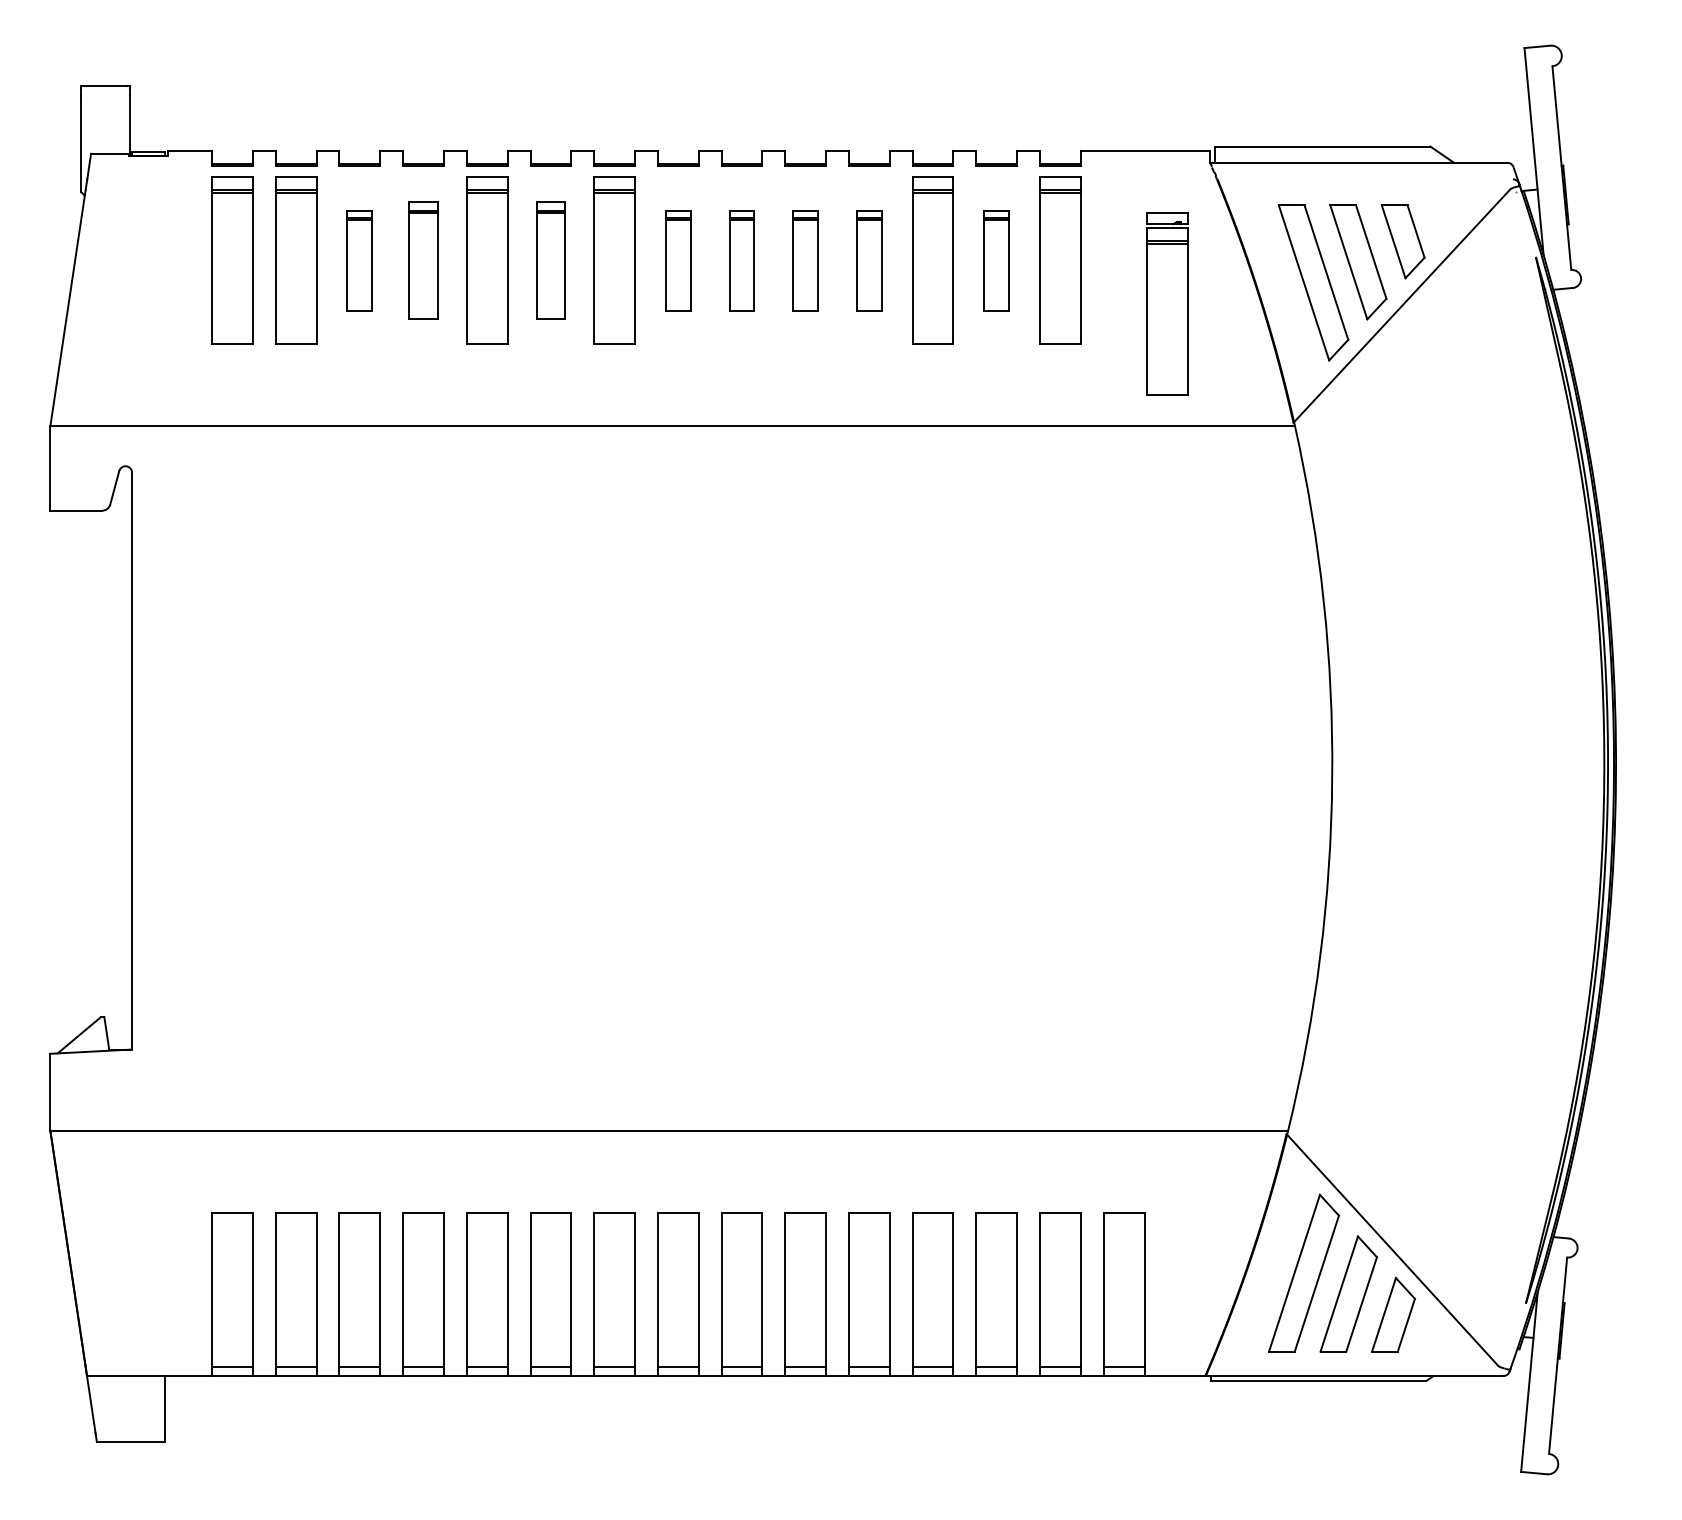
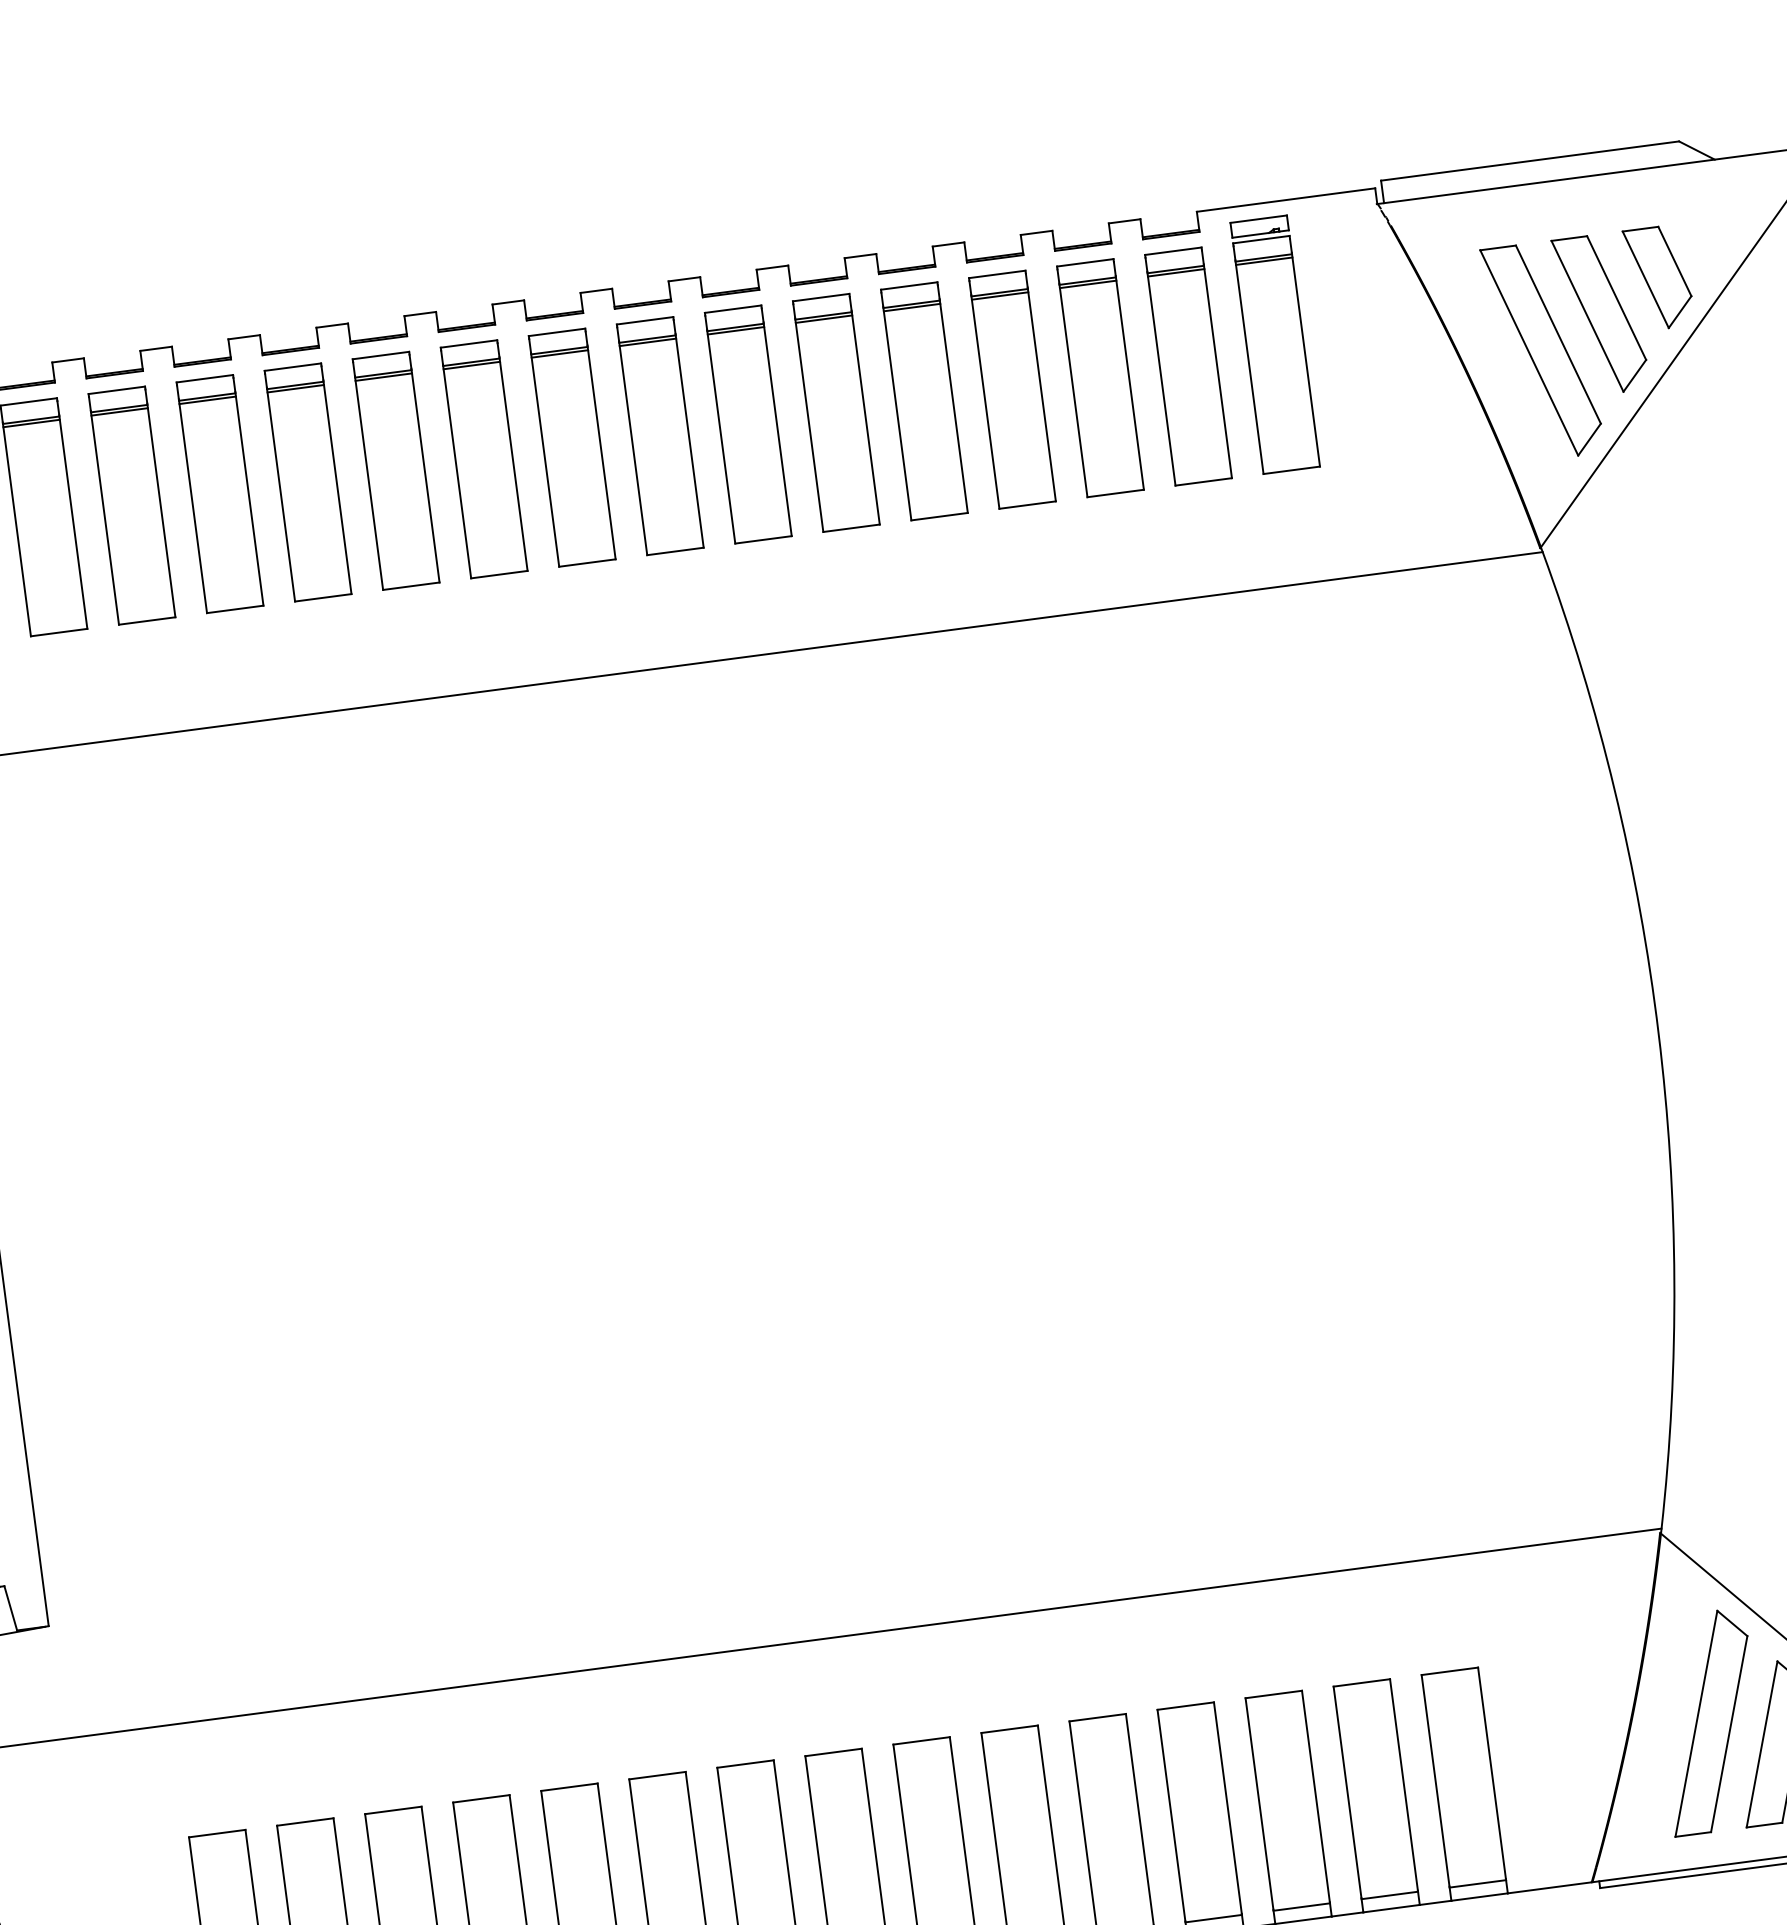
part: (359, 260) -> (219, 493), size x1.67
part: (423, 260) -> (307, 482), size x1.43
part: (550, 260) -> (483, 459), size x1.43
part: (678, 260) -> (660, 435), size x1.67
part: (741, 260) -> (747, 424), size x1.67
part: (805, 260) -> (836, 412), size x1.67
part: (869, 260) -> (924, 401), size x1.67
part: (996, 260) -> (1100, 377), size x1.67
part: (1167, 303) -> (1275, 343), moved

